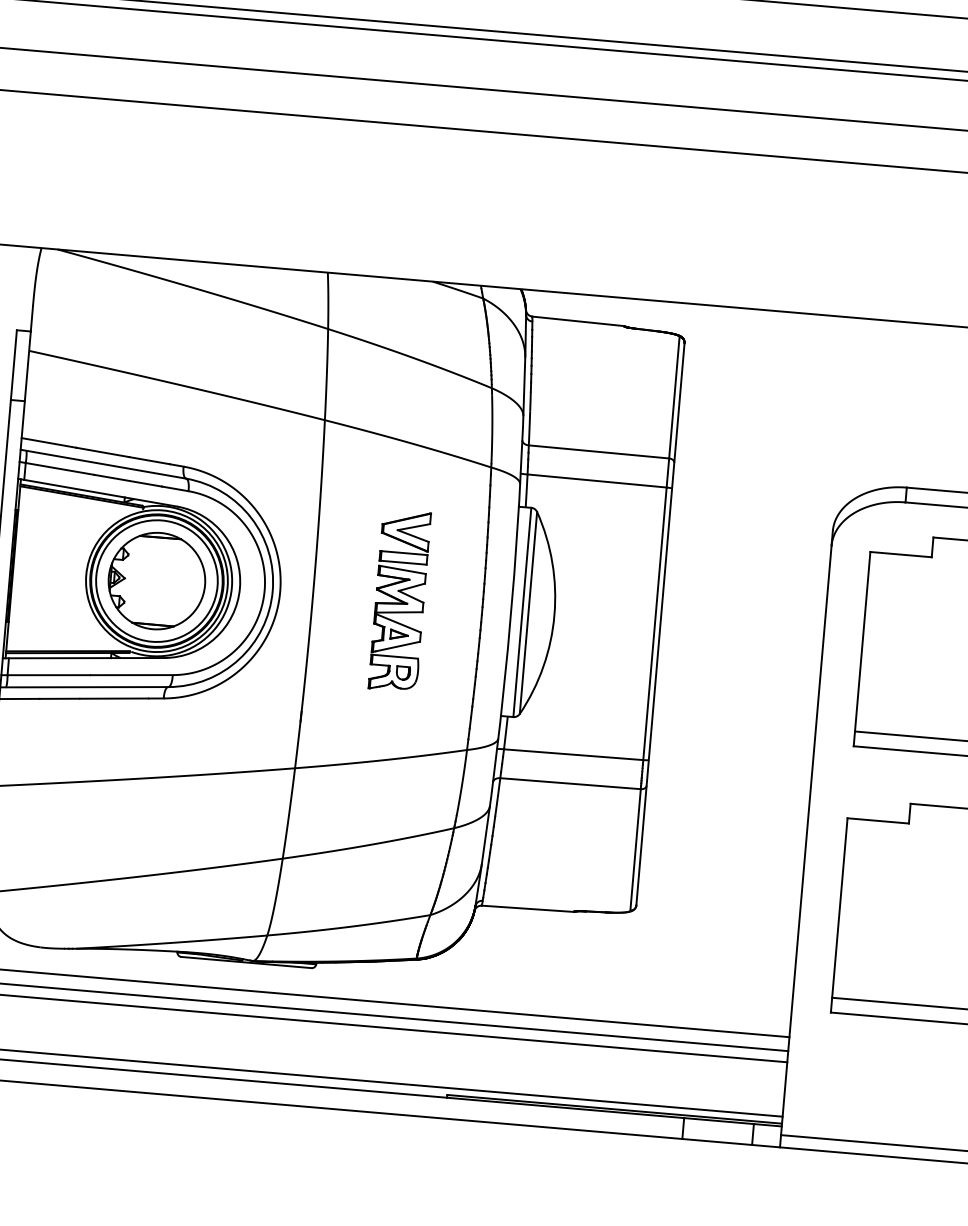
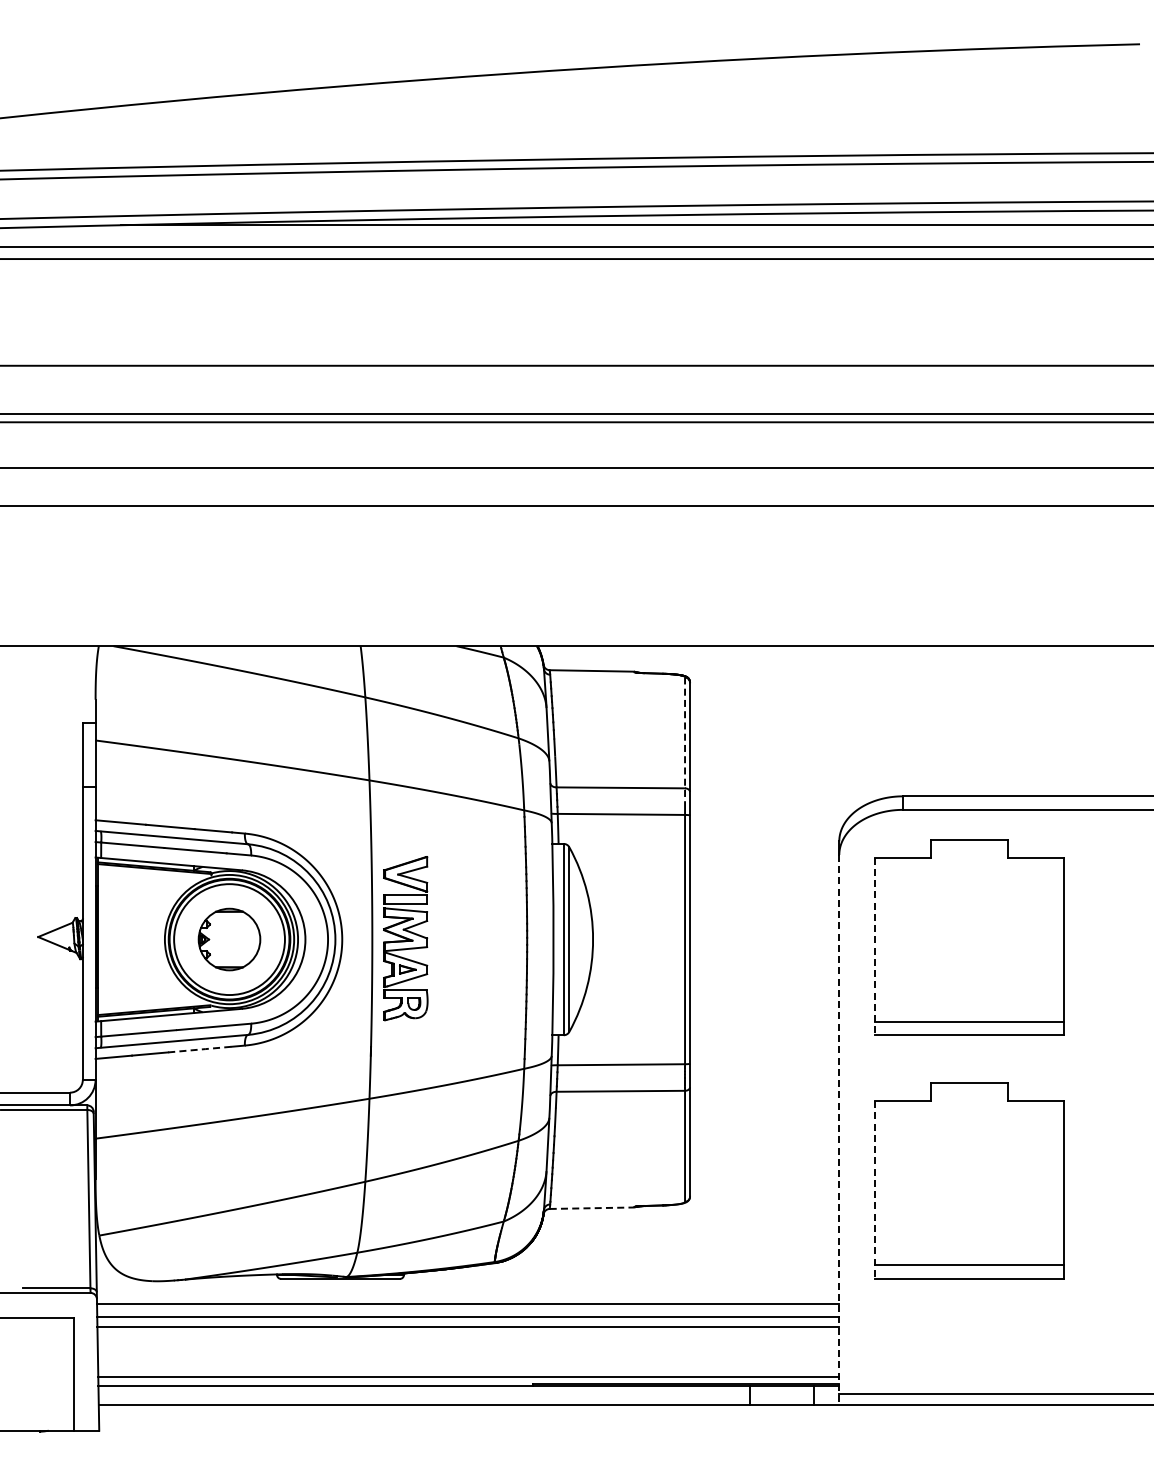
line: (674, 405) -> (685, 739), solid -> dashed
part: (156, 581) -> (229, 939), size x0.7
part: (399, 600) -> (405, 938), moved
line: (862, 649) -> (875, 946), solid -> dashed
line: (114, 698) -> (200, 1049), solid -> dashed
line: (805, 847) -> (839, 1130), solid -> dashed
line: (528, 909) -> (592, 1208), solid -> dashed
line: (839, 914) -> (875, 1189), solid -> dashed

